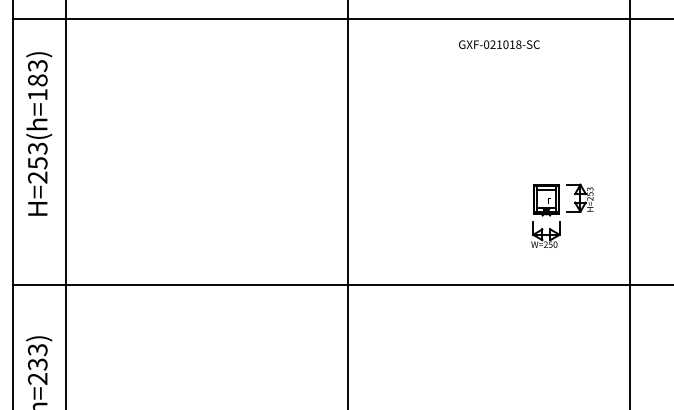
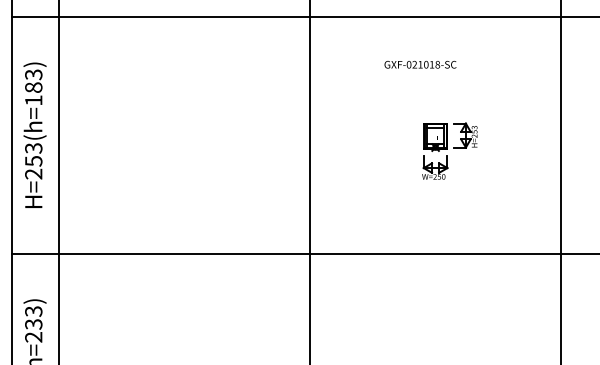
text: (499, 44) -> (420, 64), moved
text: (39, 133) -> (35, 134), moved
part: (562, 215) -> (449, 150), moved

